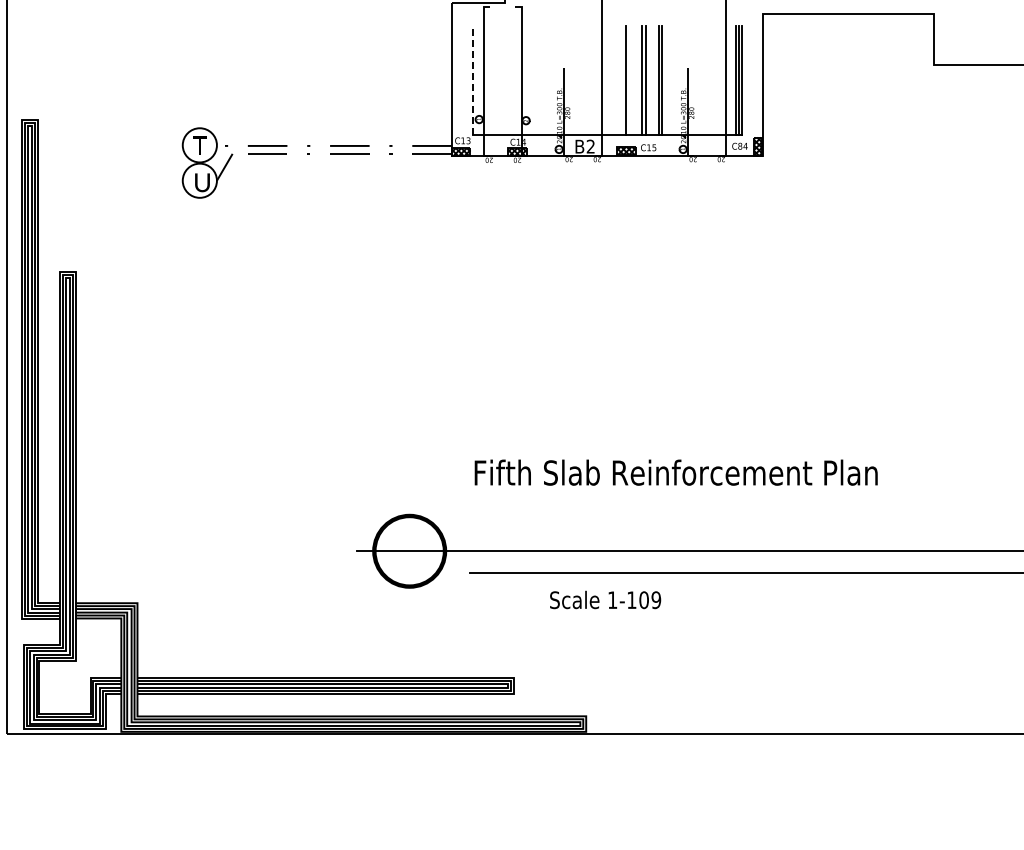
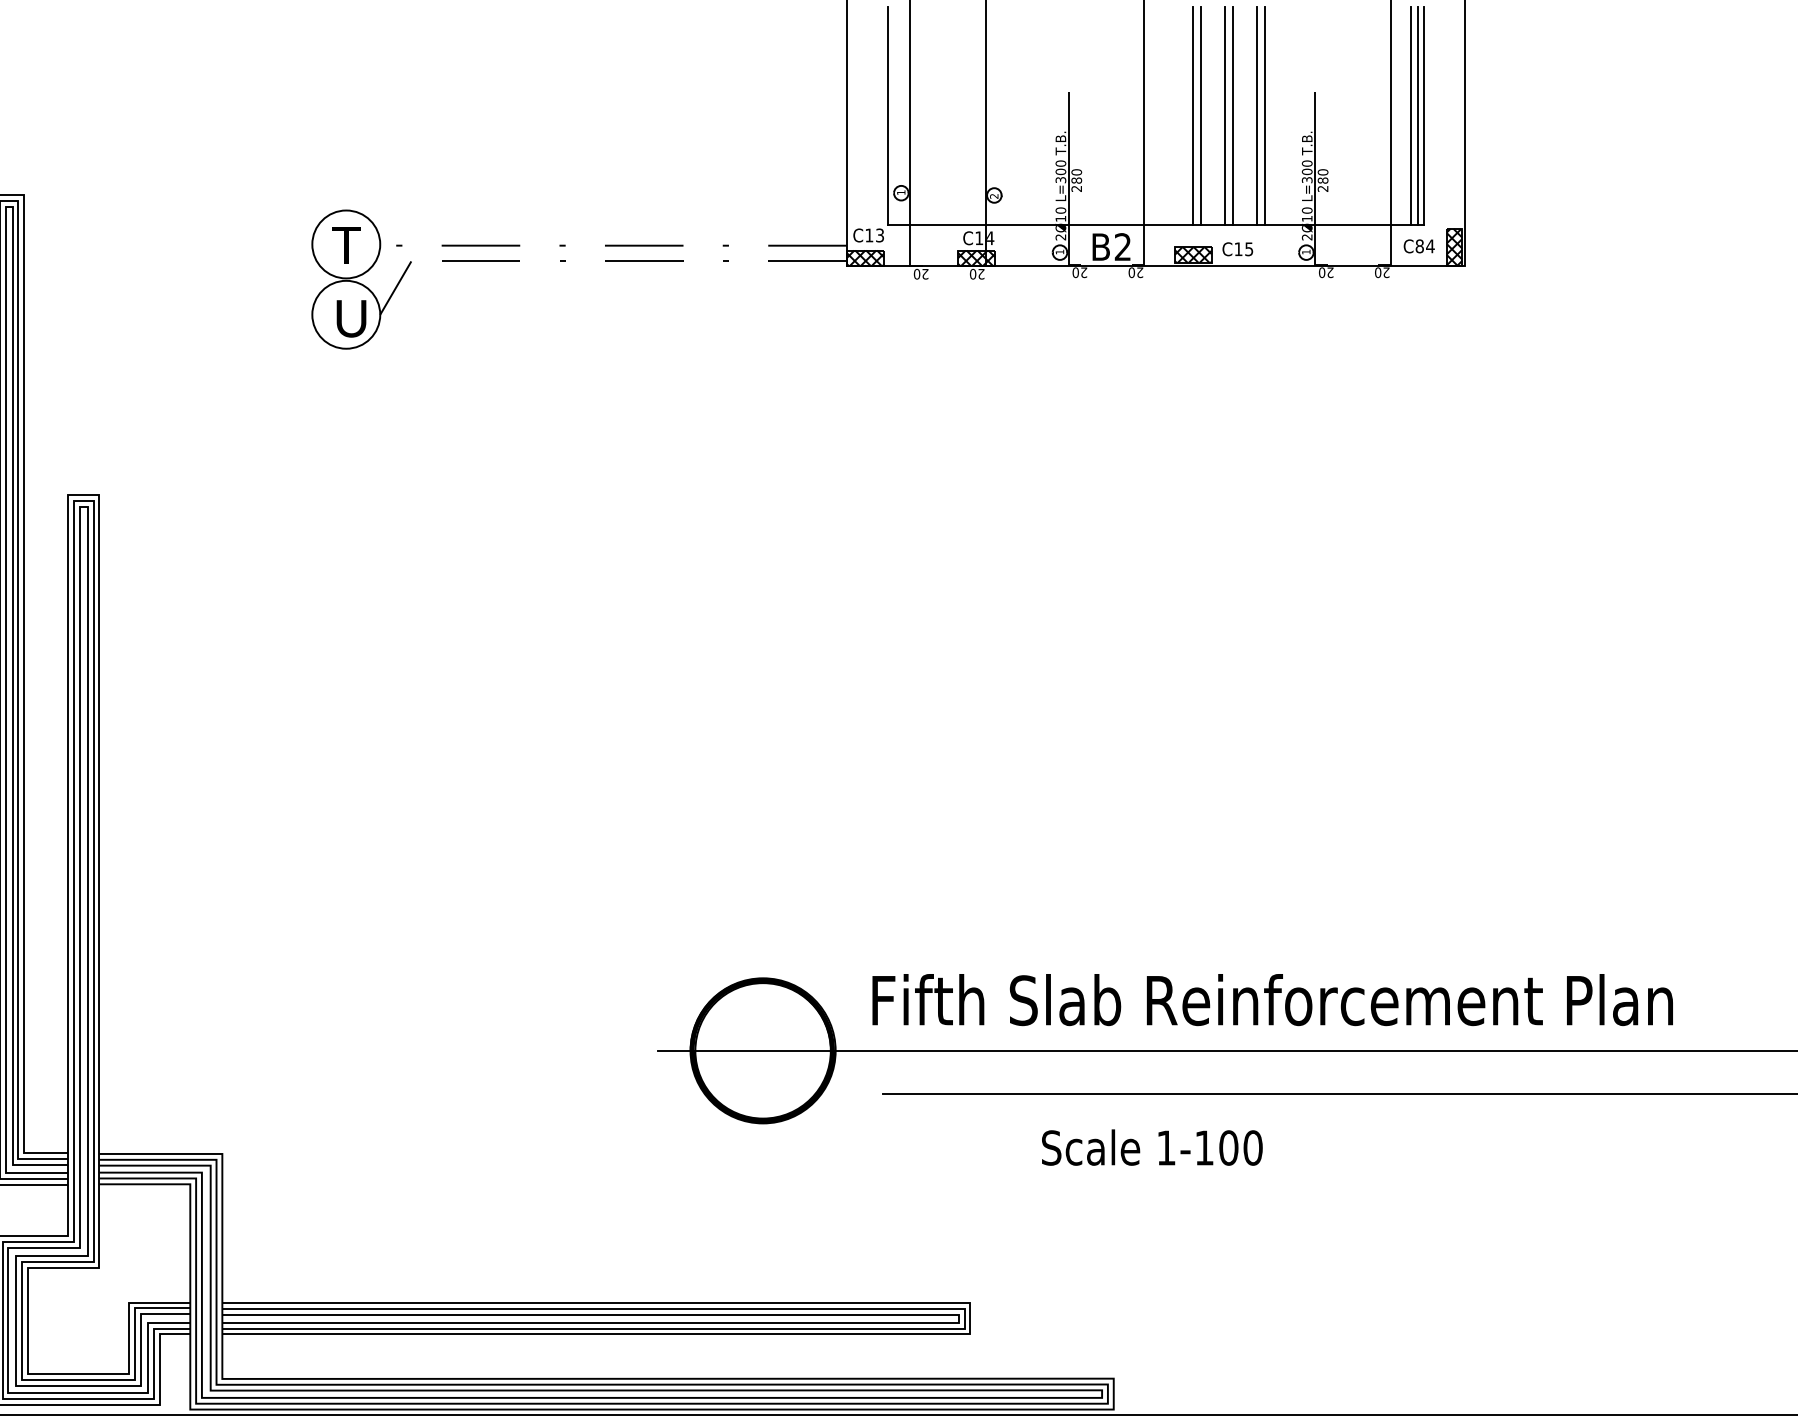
line: (472, 80) -> (887, 115), dashed -> solid
line: (629, 80) -> (1199, 115), added
text: (675, 472) -> (1271, 999), moved
text: (656, 600) -> (1253, 1148), 1-109 -> 1-100

